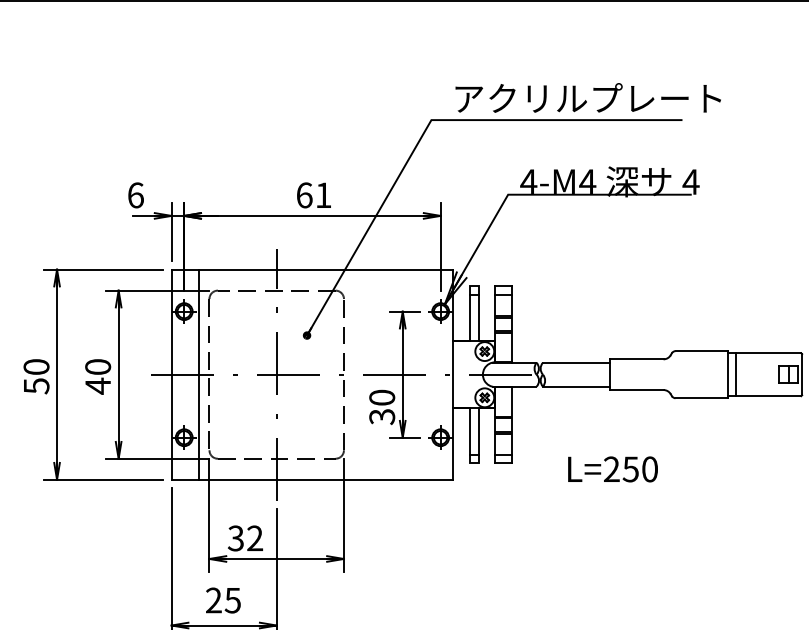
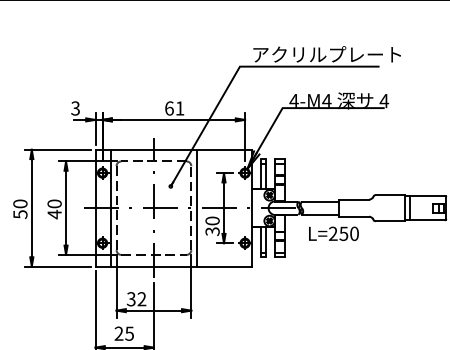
text: (135, 195) -> (75, 108), 6 -> 3
line: (355, 373) -> (197, 207), added
text: (612, 468) -> (333, 233), moved

